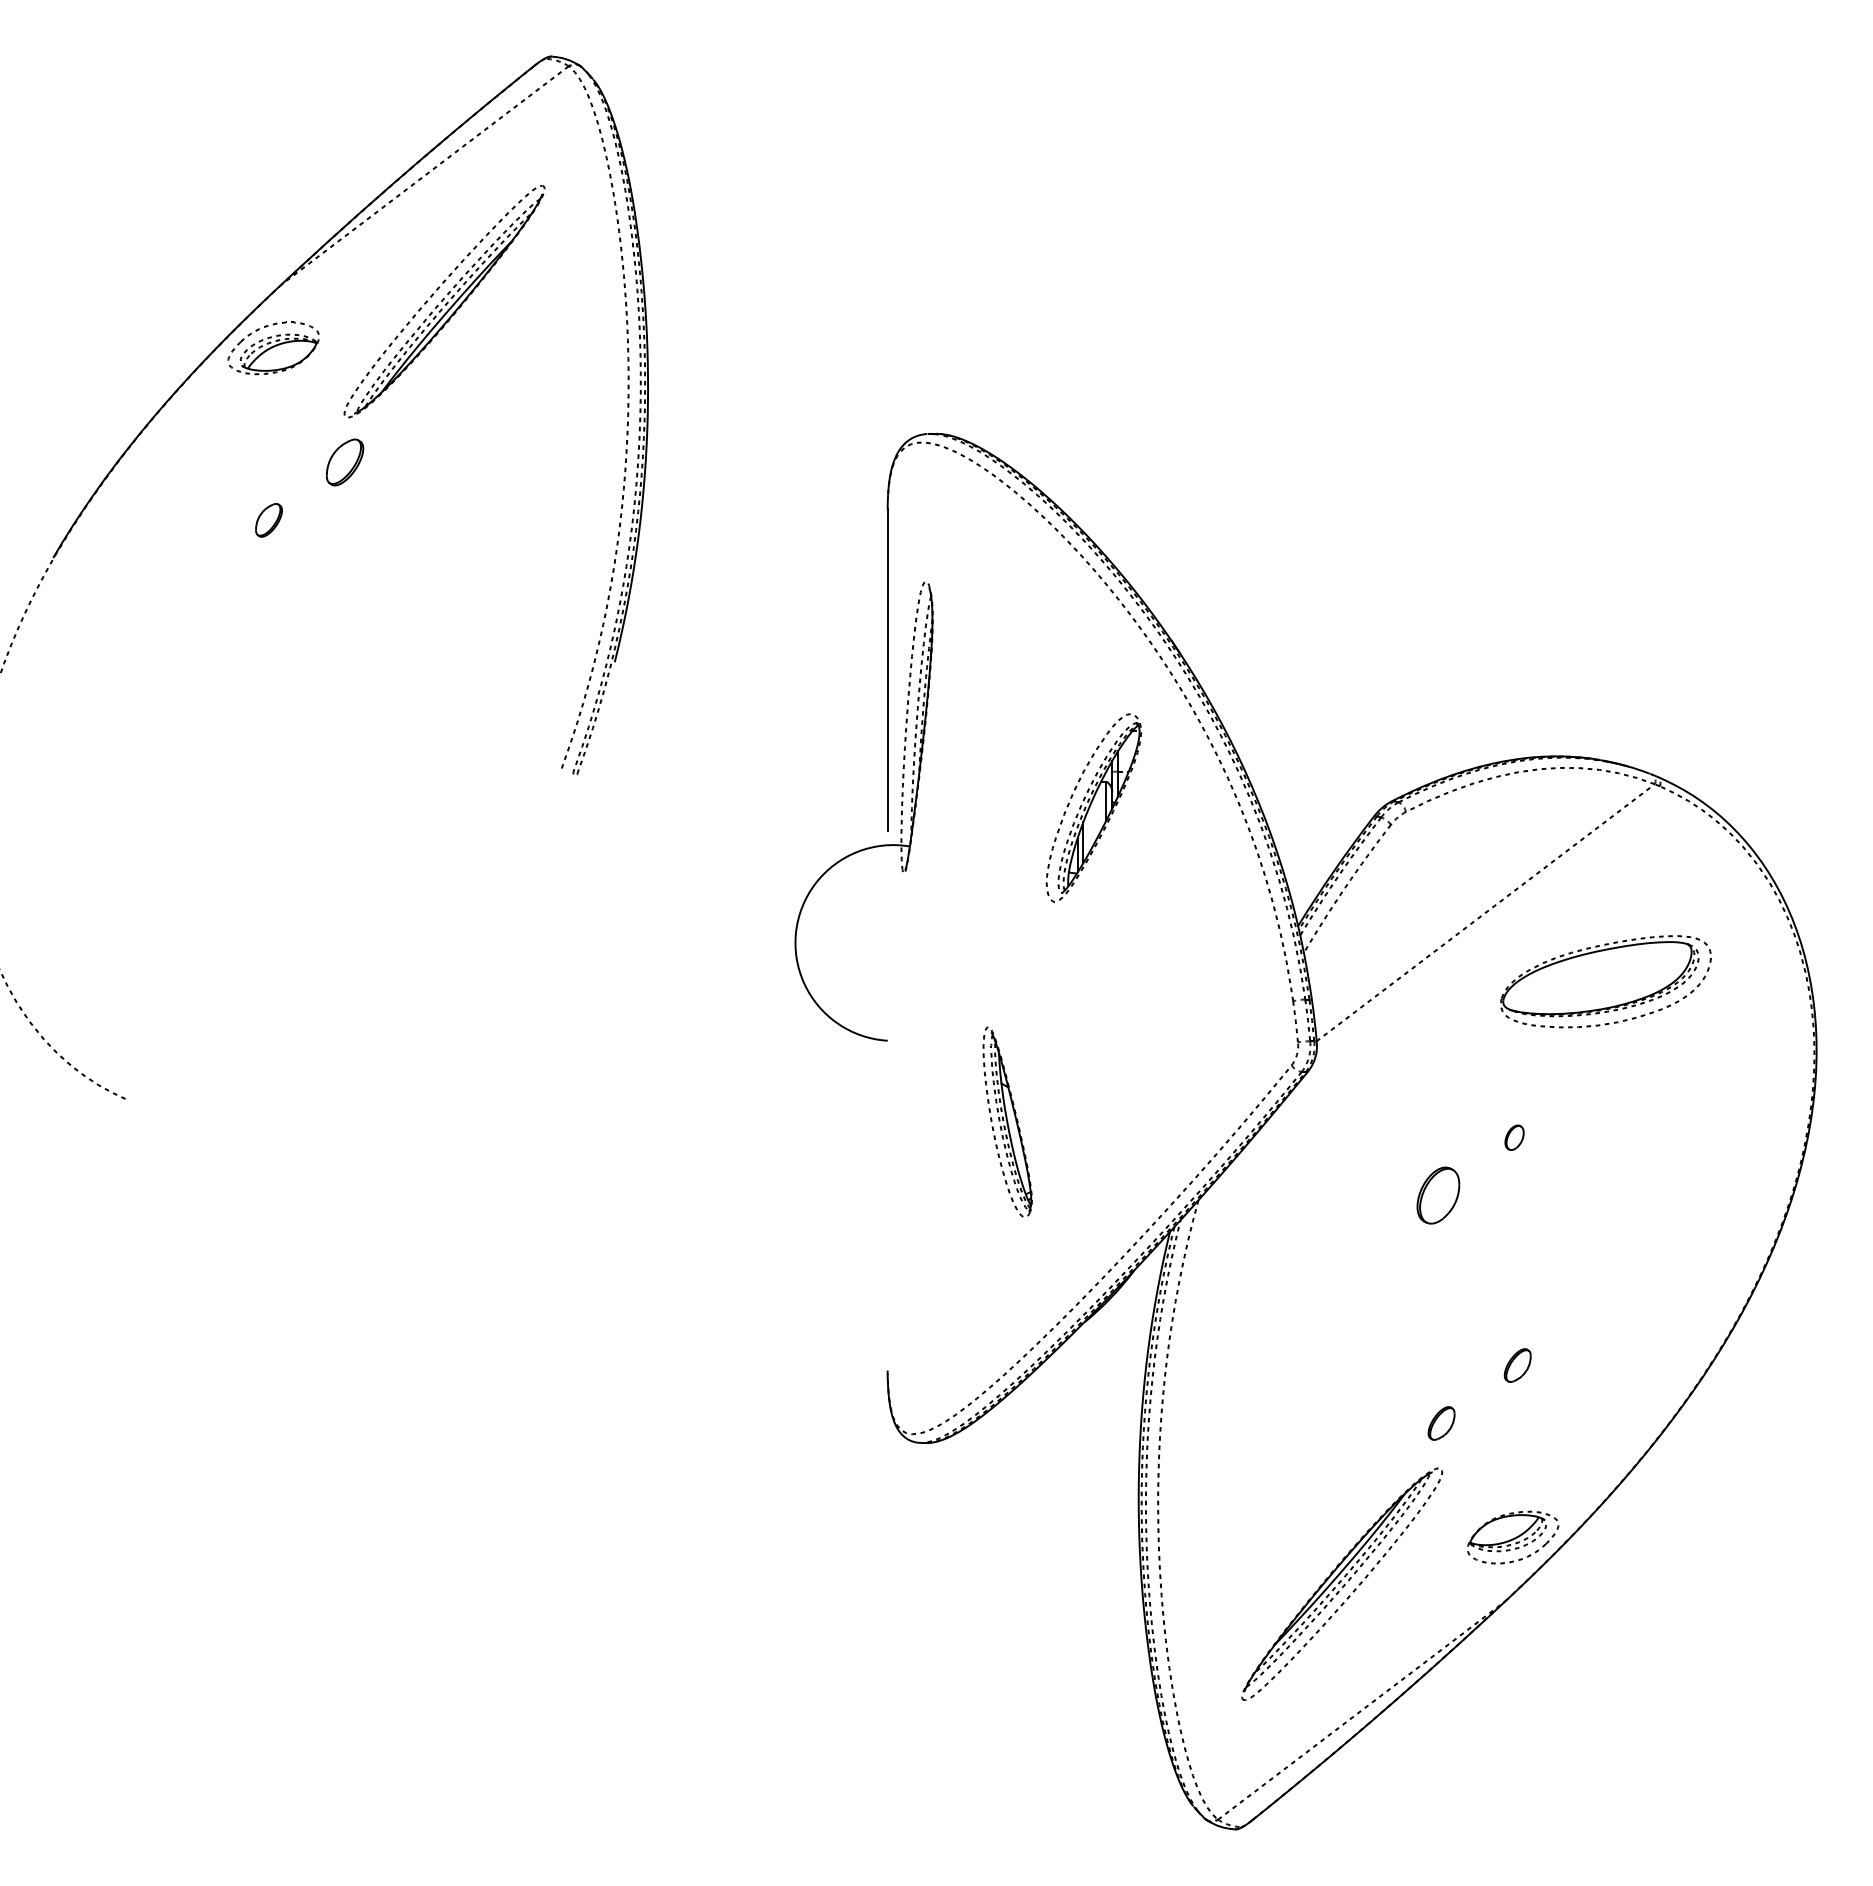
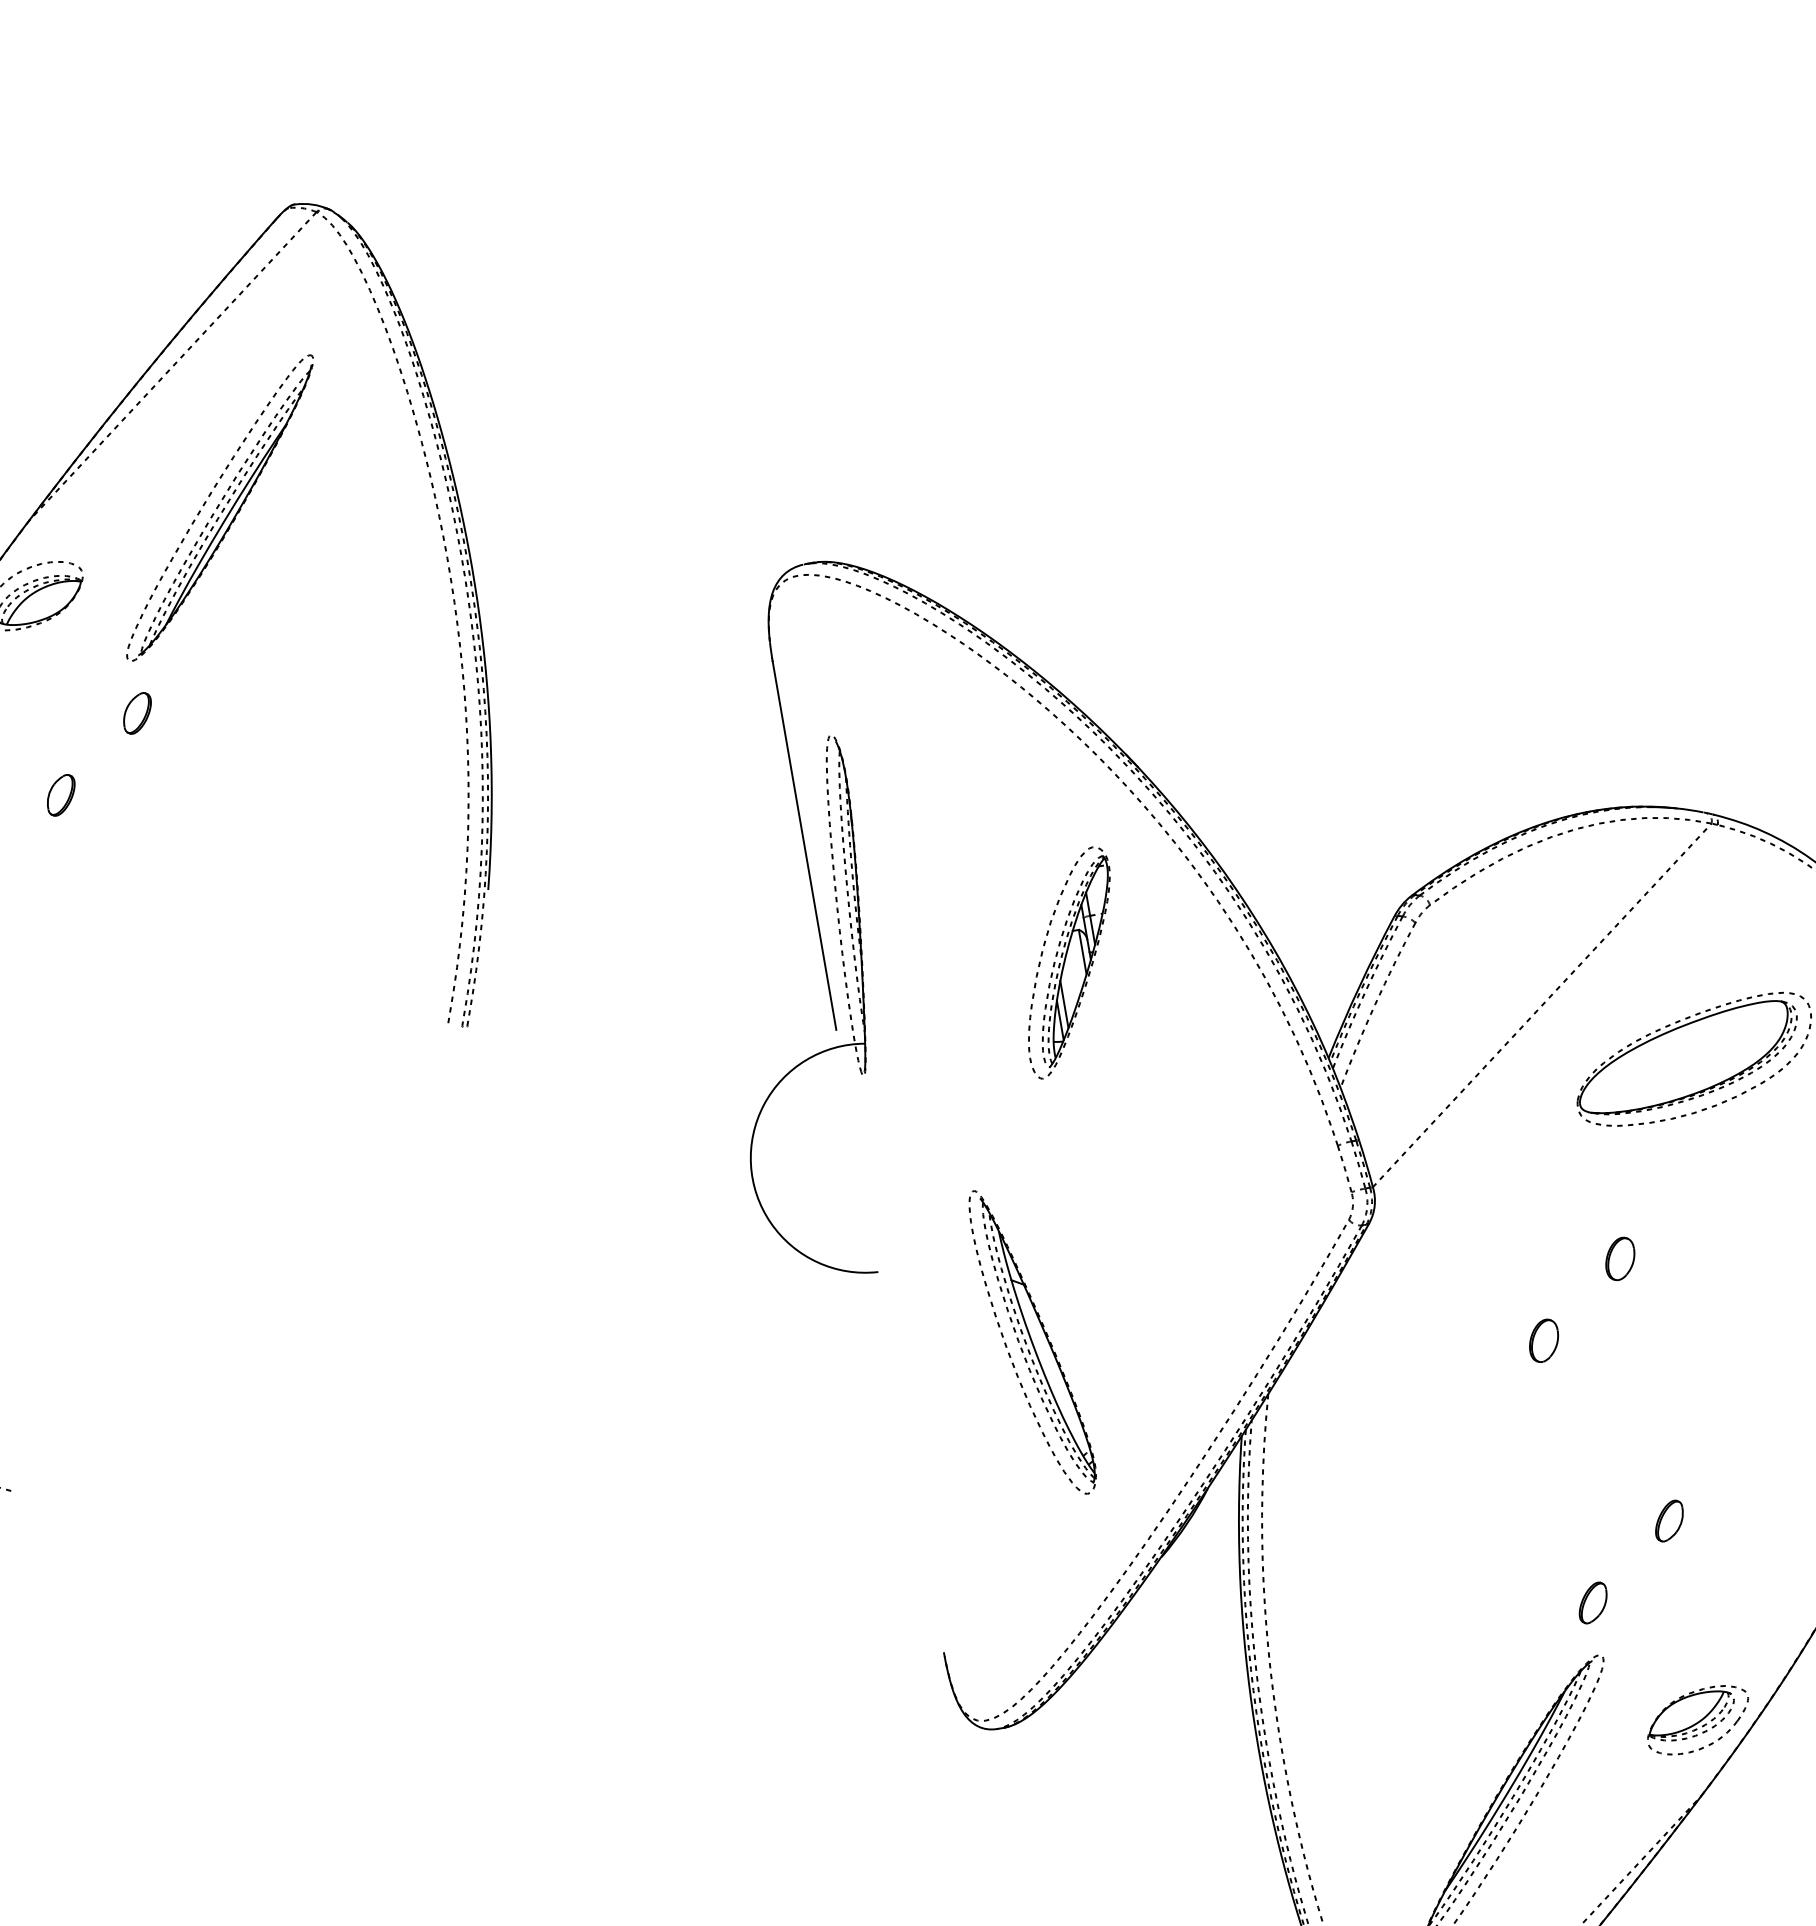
part: (345, 462) -> (138, 713), size x0.71
part: (1007, 1121) -> (1032, 1341), size x1.43
part: (1514, 1137) -> (1620, 1258), size x1.43
part: (1438, 1195) -> (1544, 1340), size x0.62

